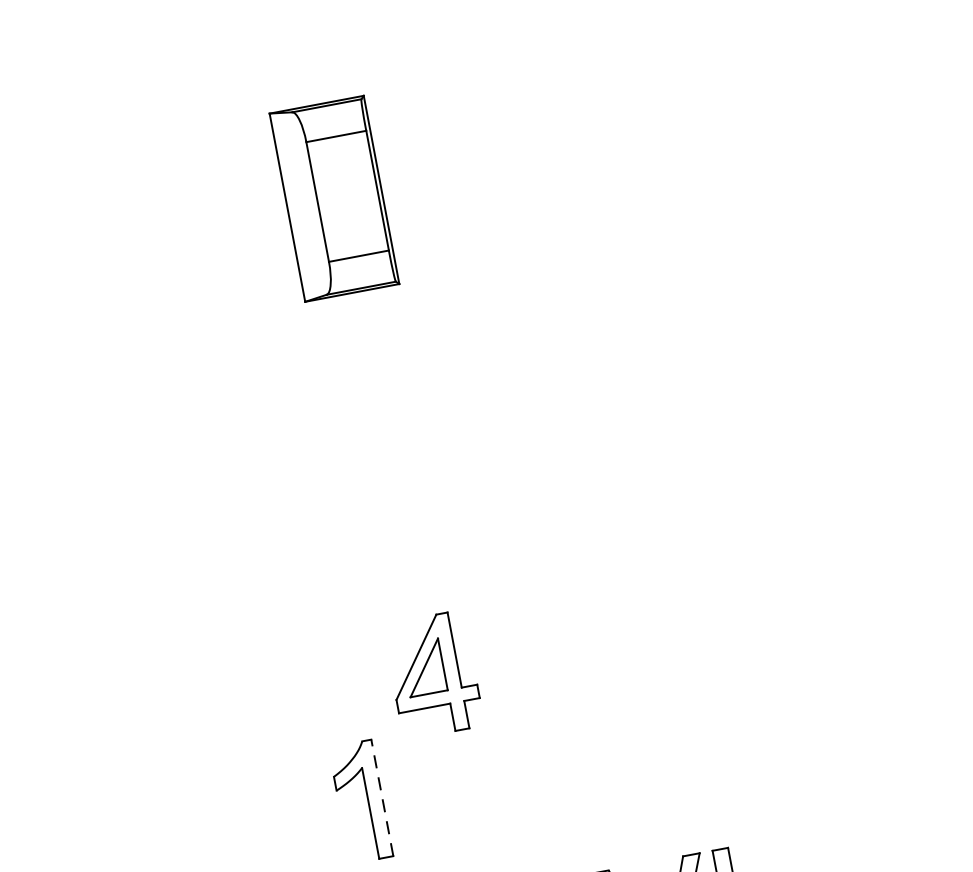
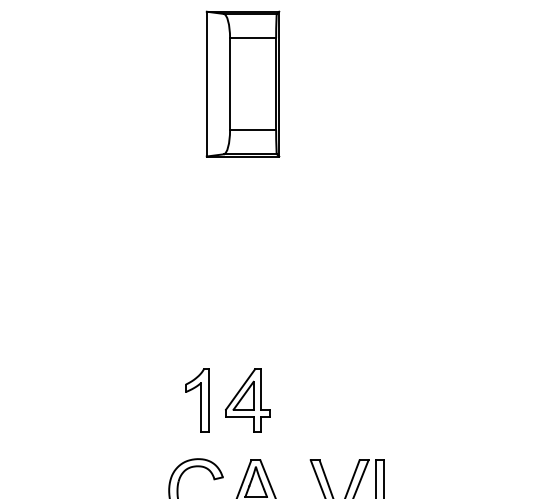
part: (333, 197) -> (242, 83), size x1.43
part: (433, 675) -> (247, 400), moved
line: (382, 796) -> (209, 399), dashed -> solid

